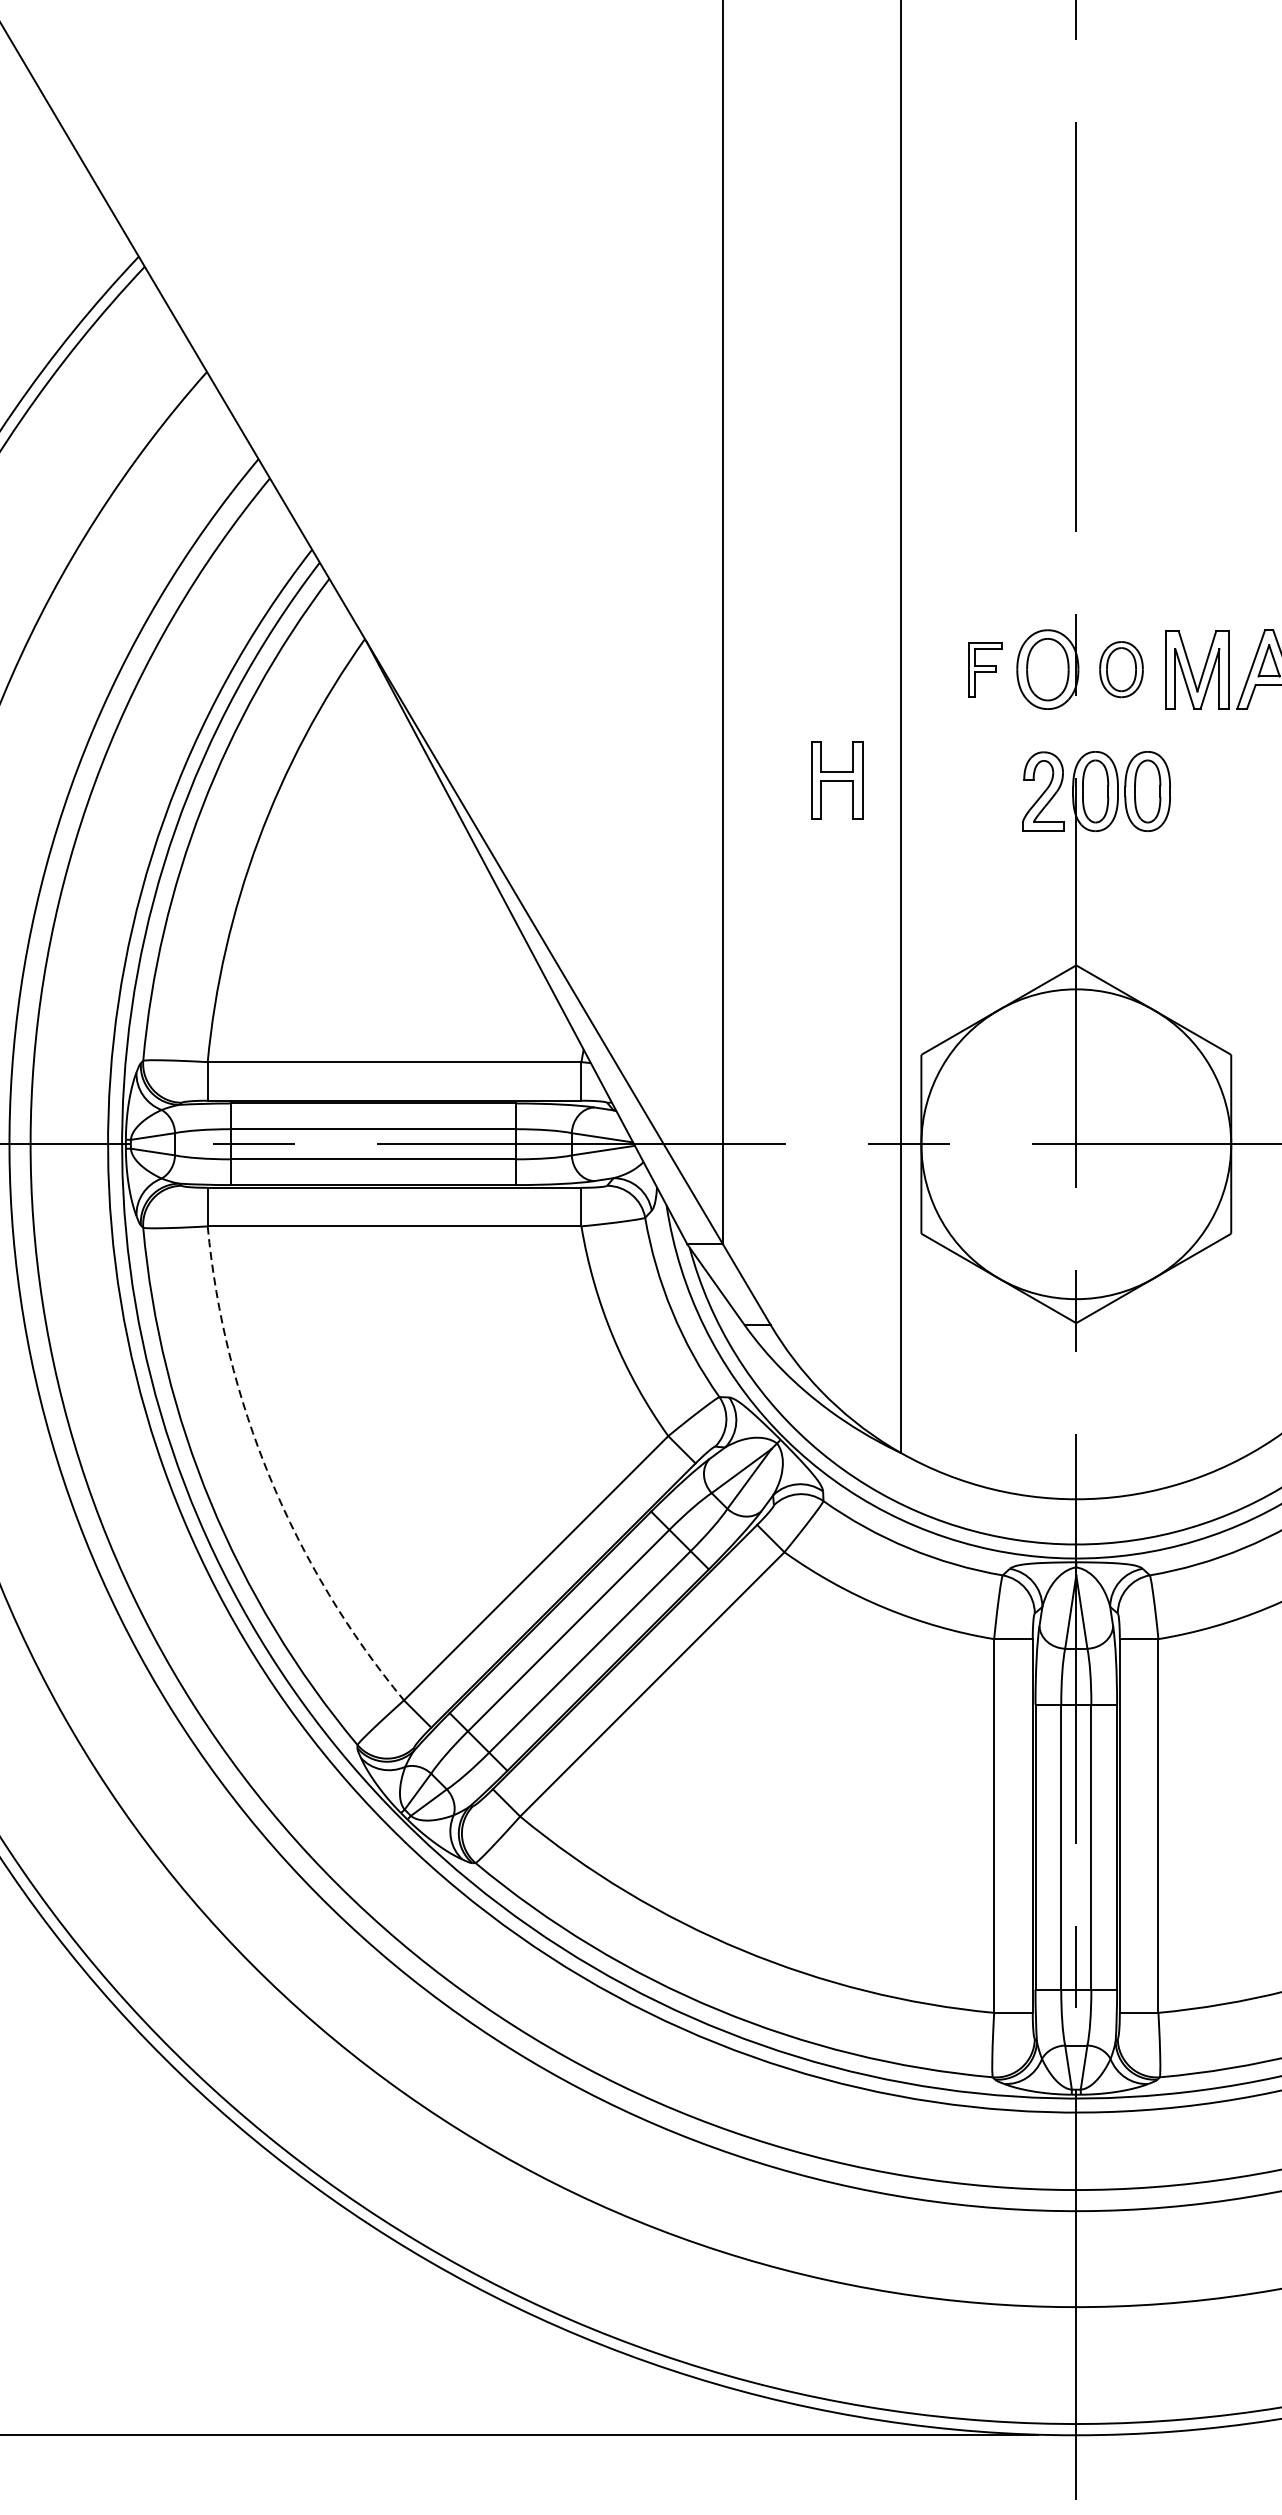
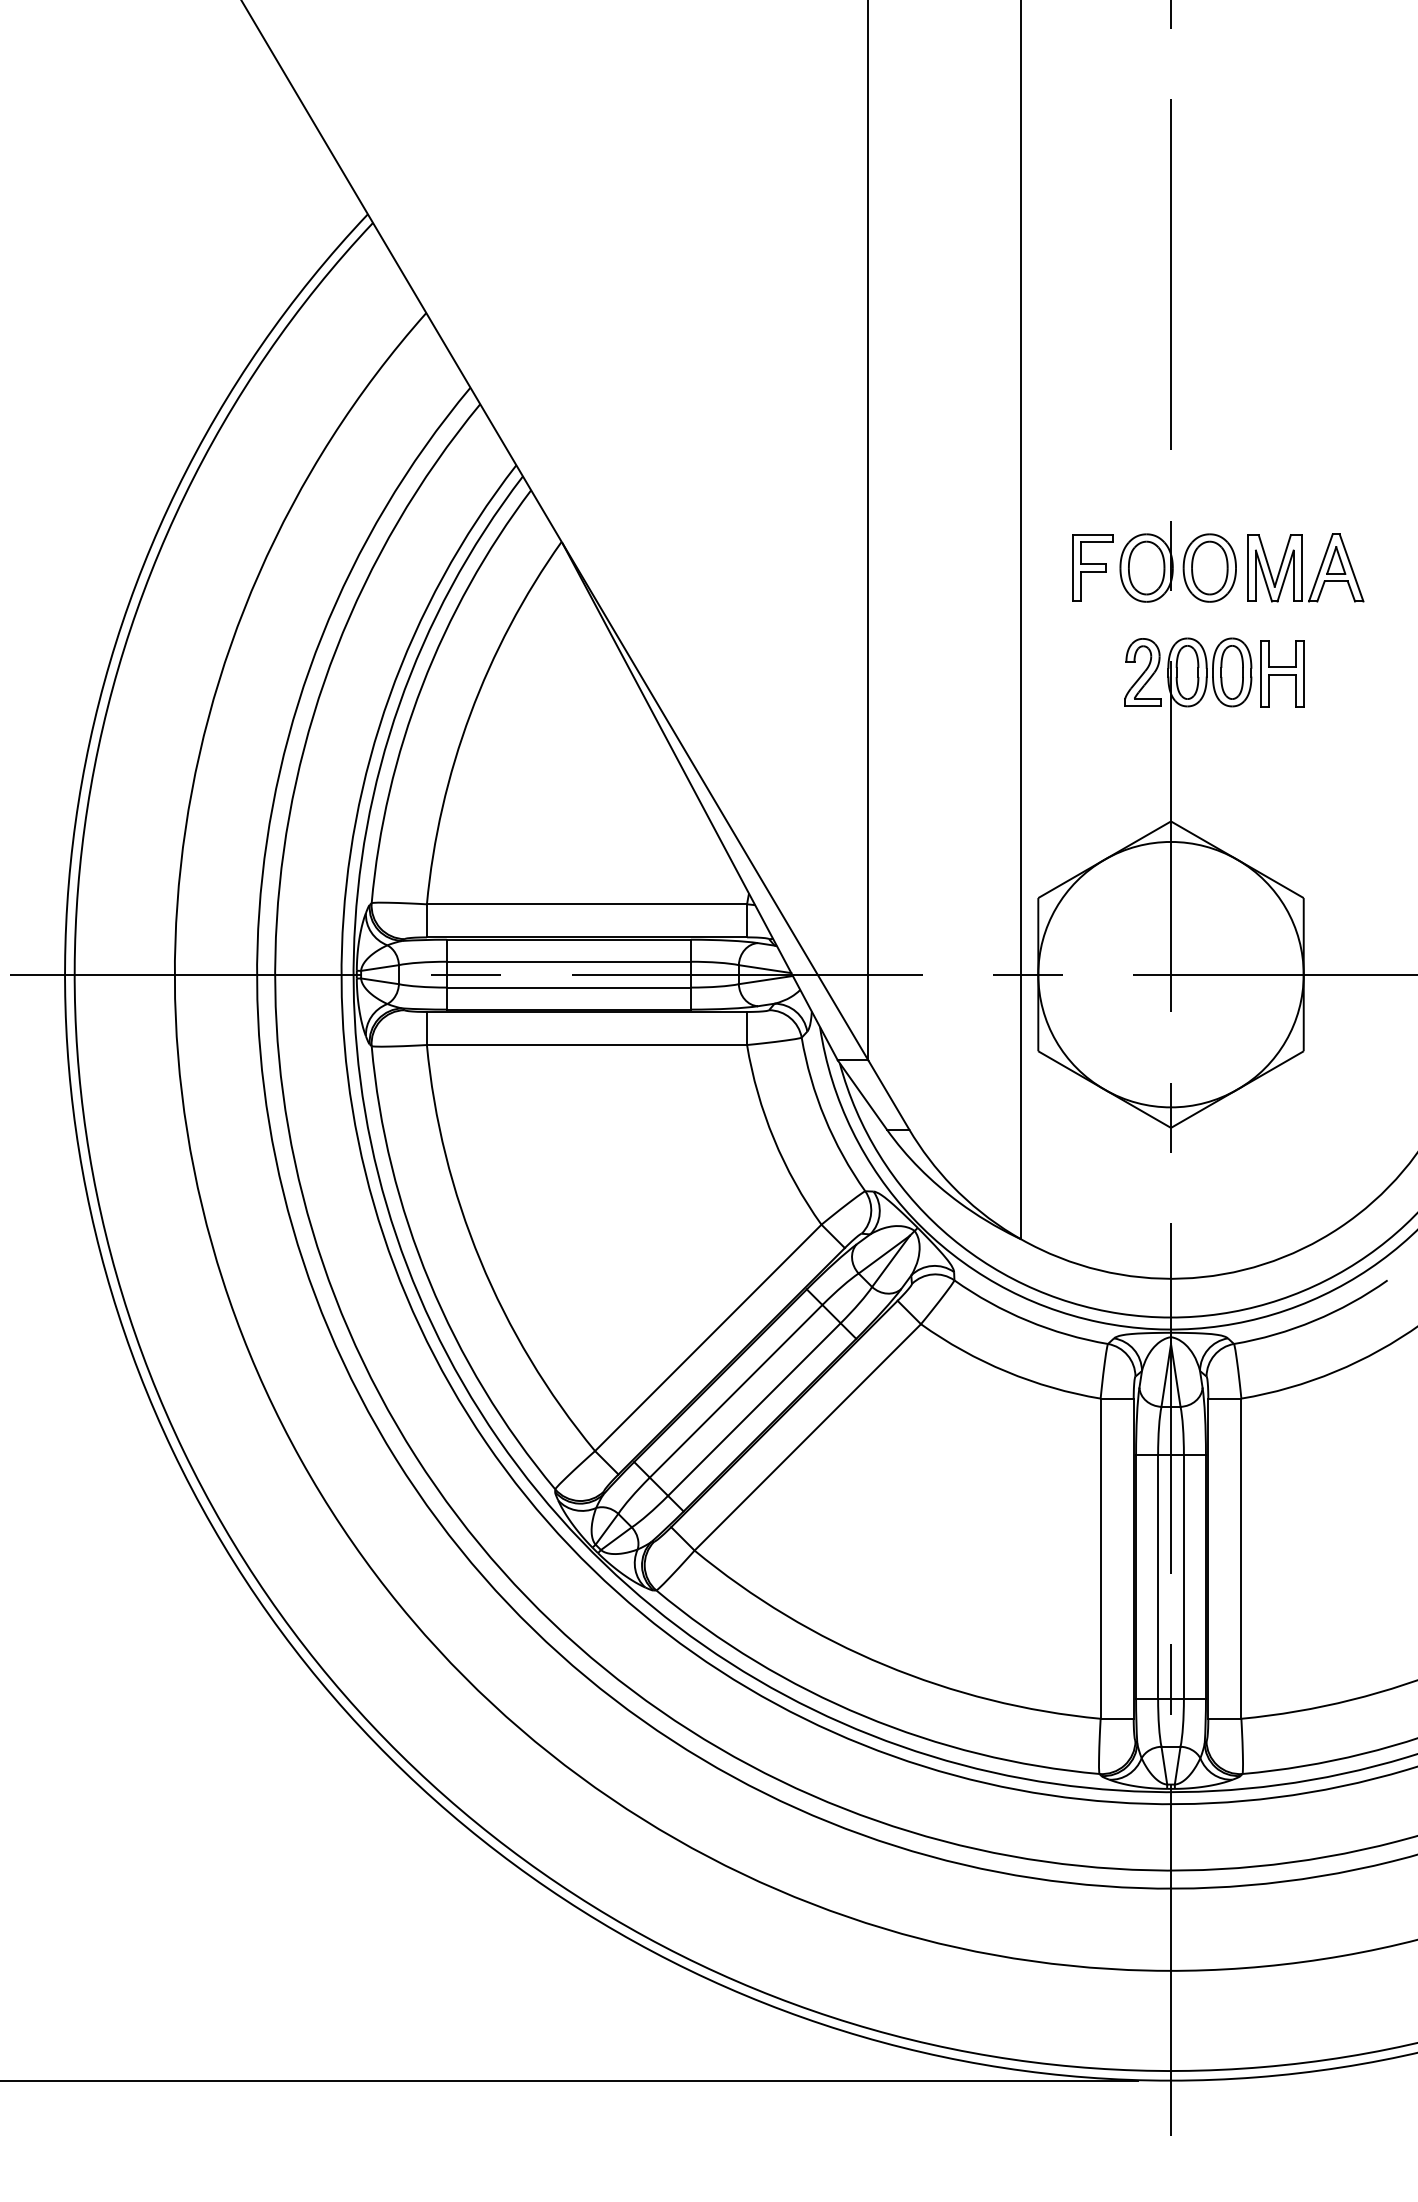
part: (984, 668) -> (1092, 567), size x1.43
part: (1121, 668) -> (1209, 567), size x1.43
part: (837, 779) -> (1282, 673), moved
arc: (270, 1477) -> (480, 1260), dashed -> solid

